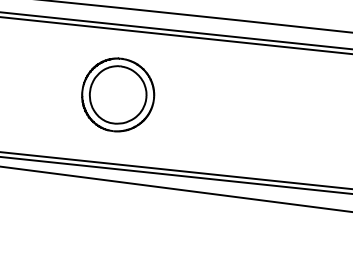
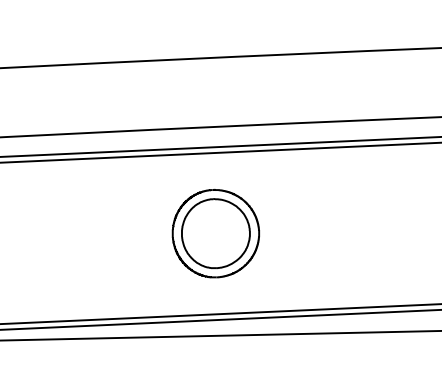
part: (117, 94) -> (215, 233), moved

